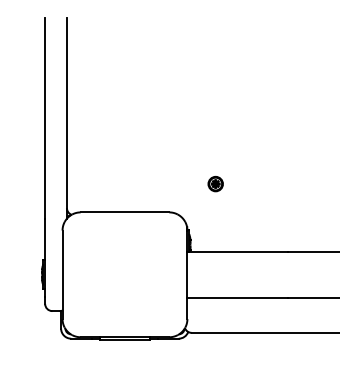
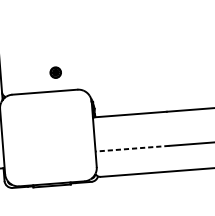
part: (215, 184) -> (55, 72), moved
line: (237, 298) -> (132, 149), solid -> dashed

